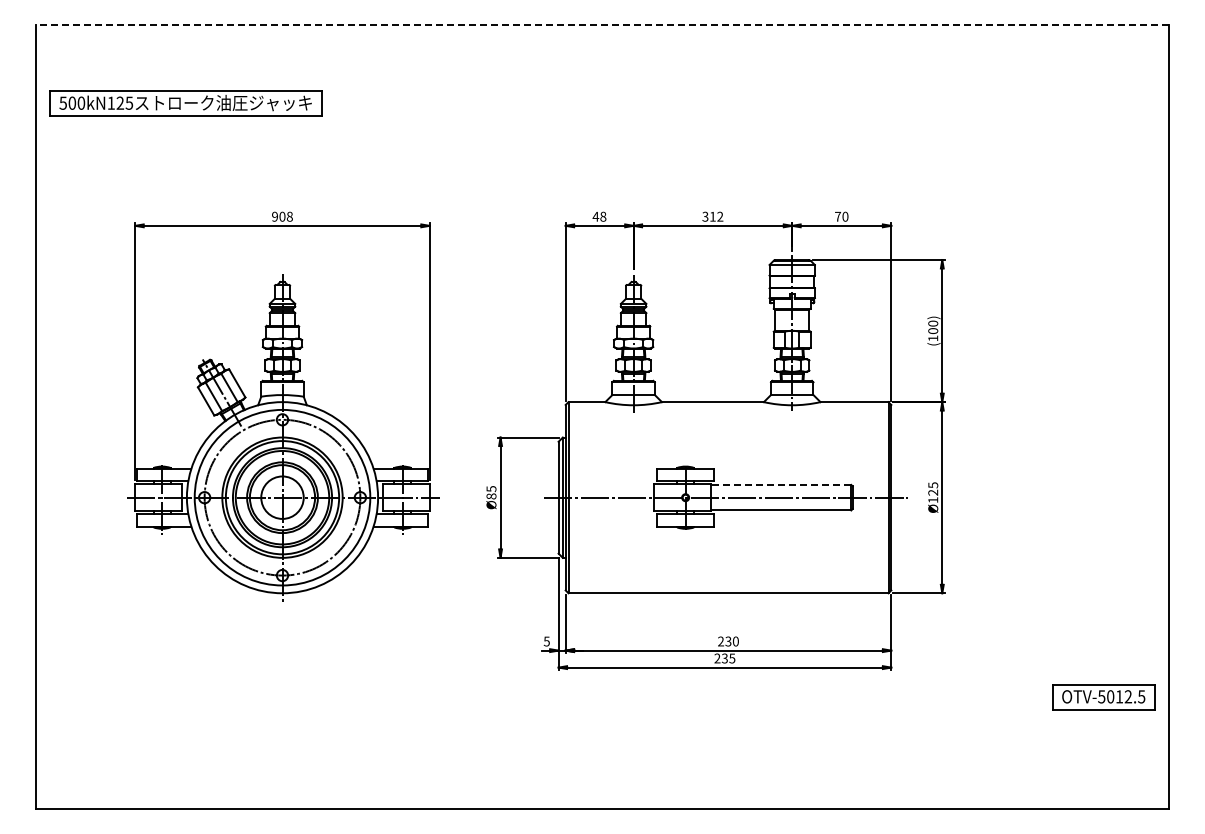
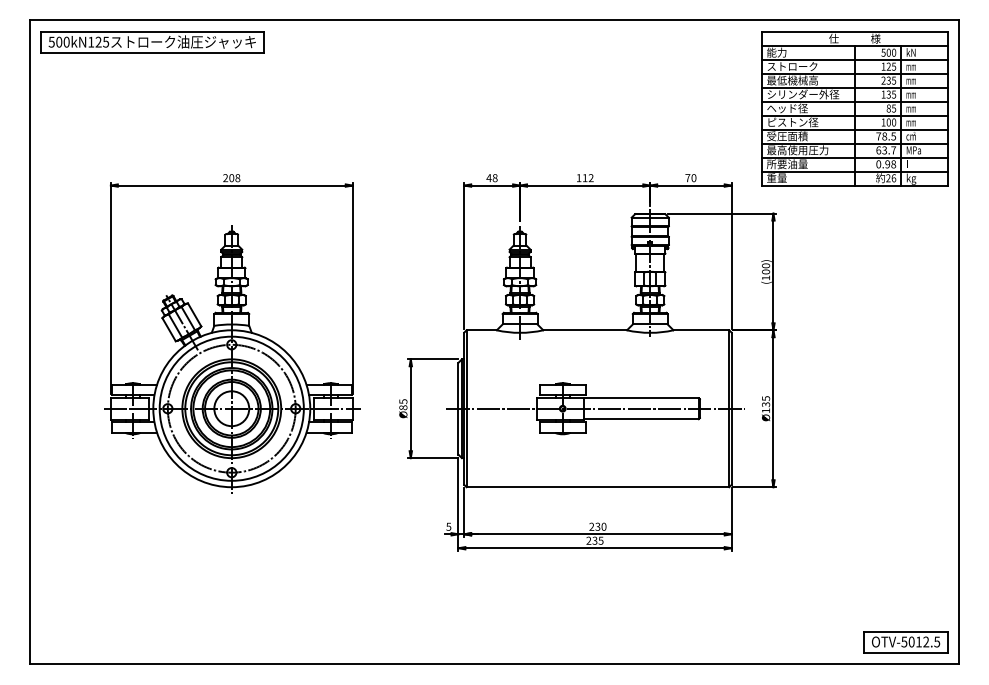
line: (602, 24) -> (494, 20), dashed -> solid
part: (185, 103) -> (152, 42), moved
part: (1041, 132) -> (854, 108), added
text: (274, 216) -> (225, 177), 908 -> 208
text: (705, 216) -> (579, 177), 312 -> 112
line: (781, 484) -> (641, 397), dashed -> solid
text: (933, 492) -> (766, 404), Ø125 -> Ø135
part: (1103, 697) -> (905, 642), moved

